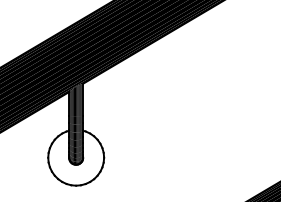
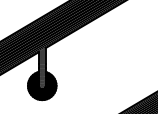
fill: (74, 159) -> (41, 86), added

